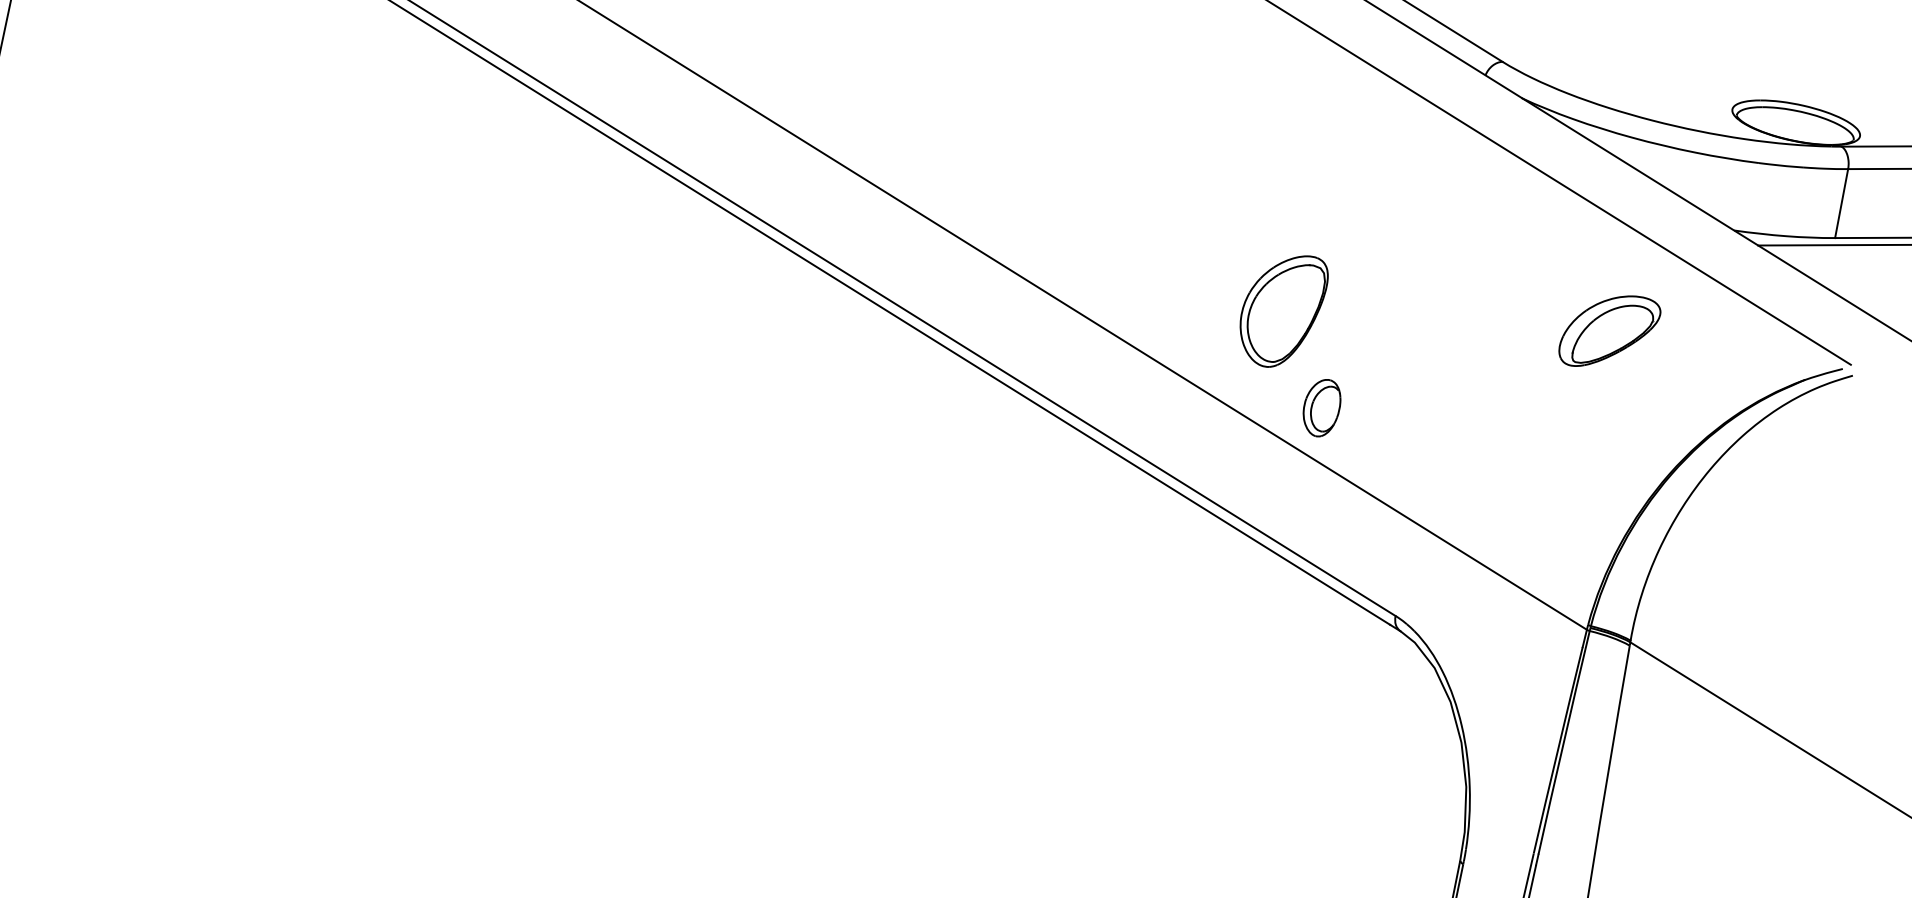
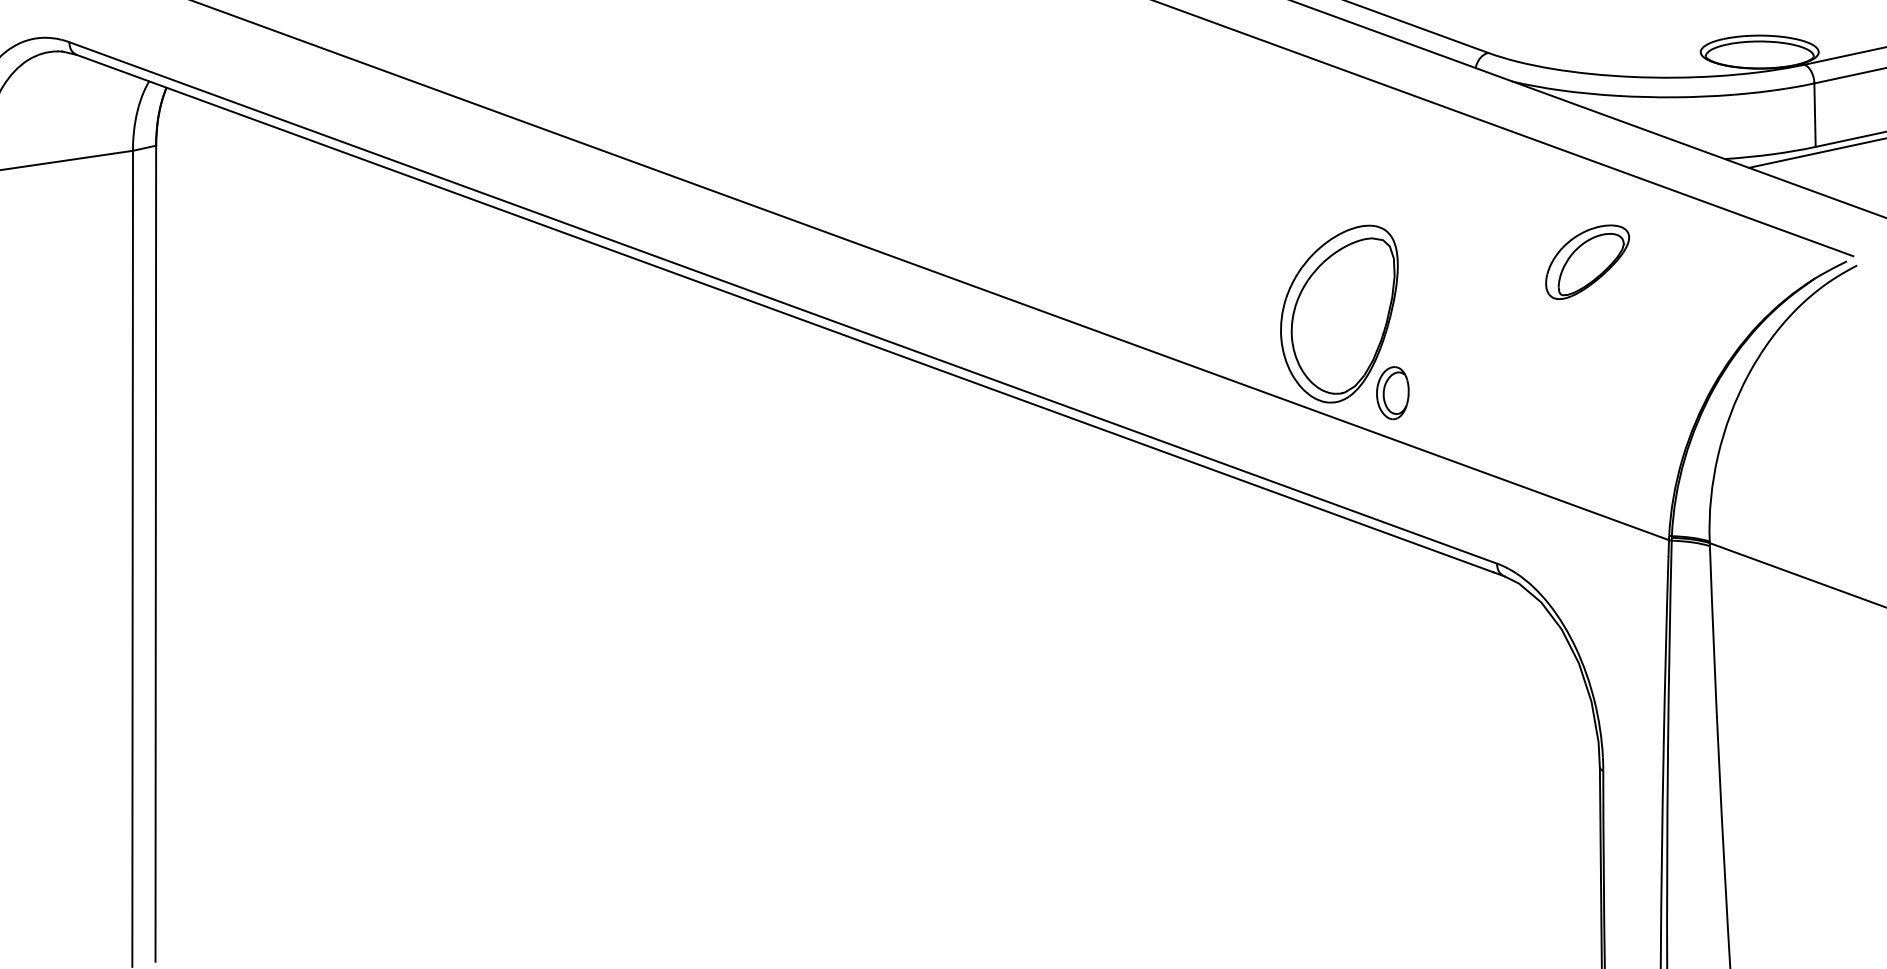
part: (1282, 309) -> (1339, 313), size x1.67
part: (1609, 331) -> (1587, 261), moved

